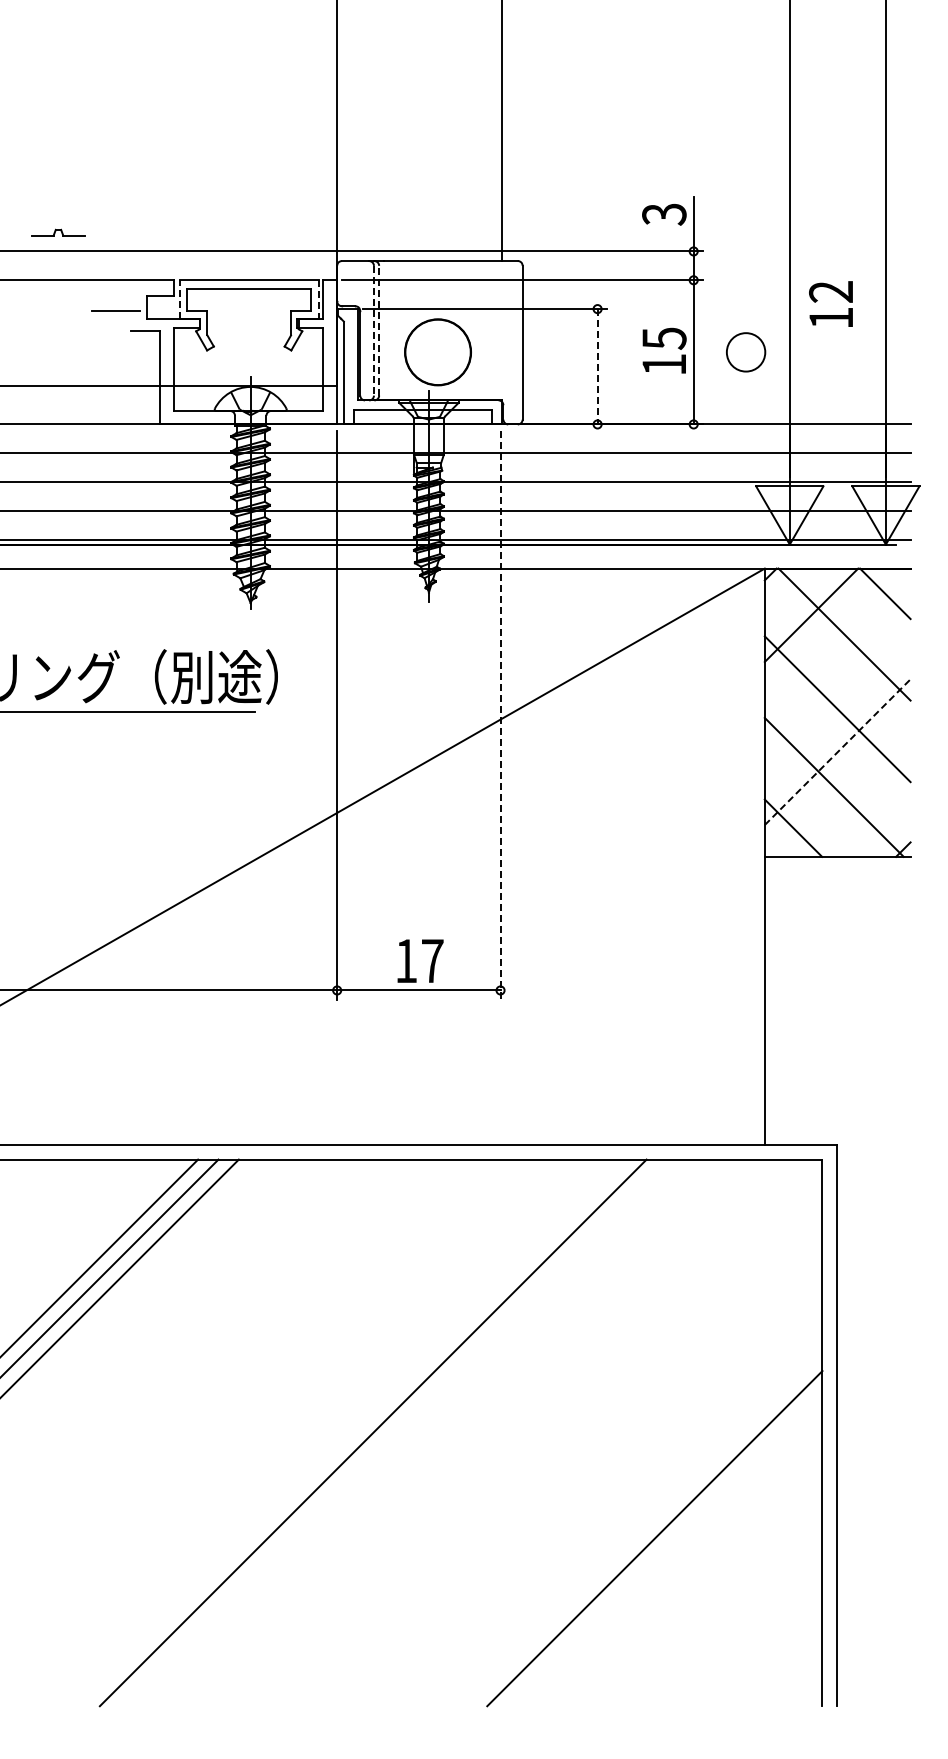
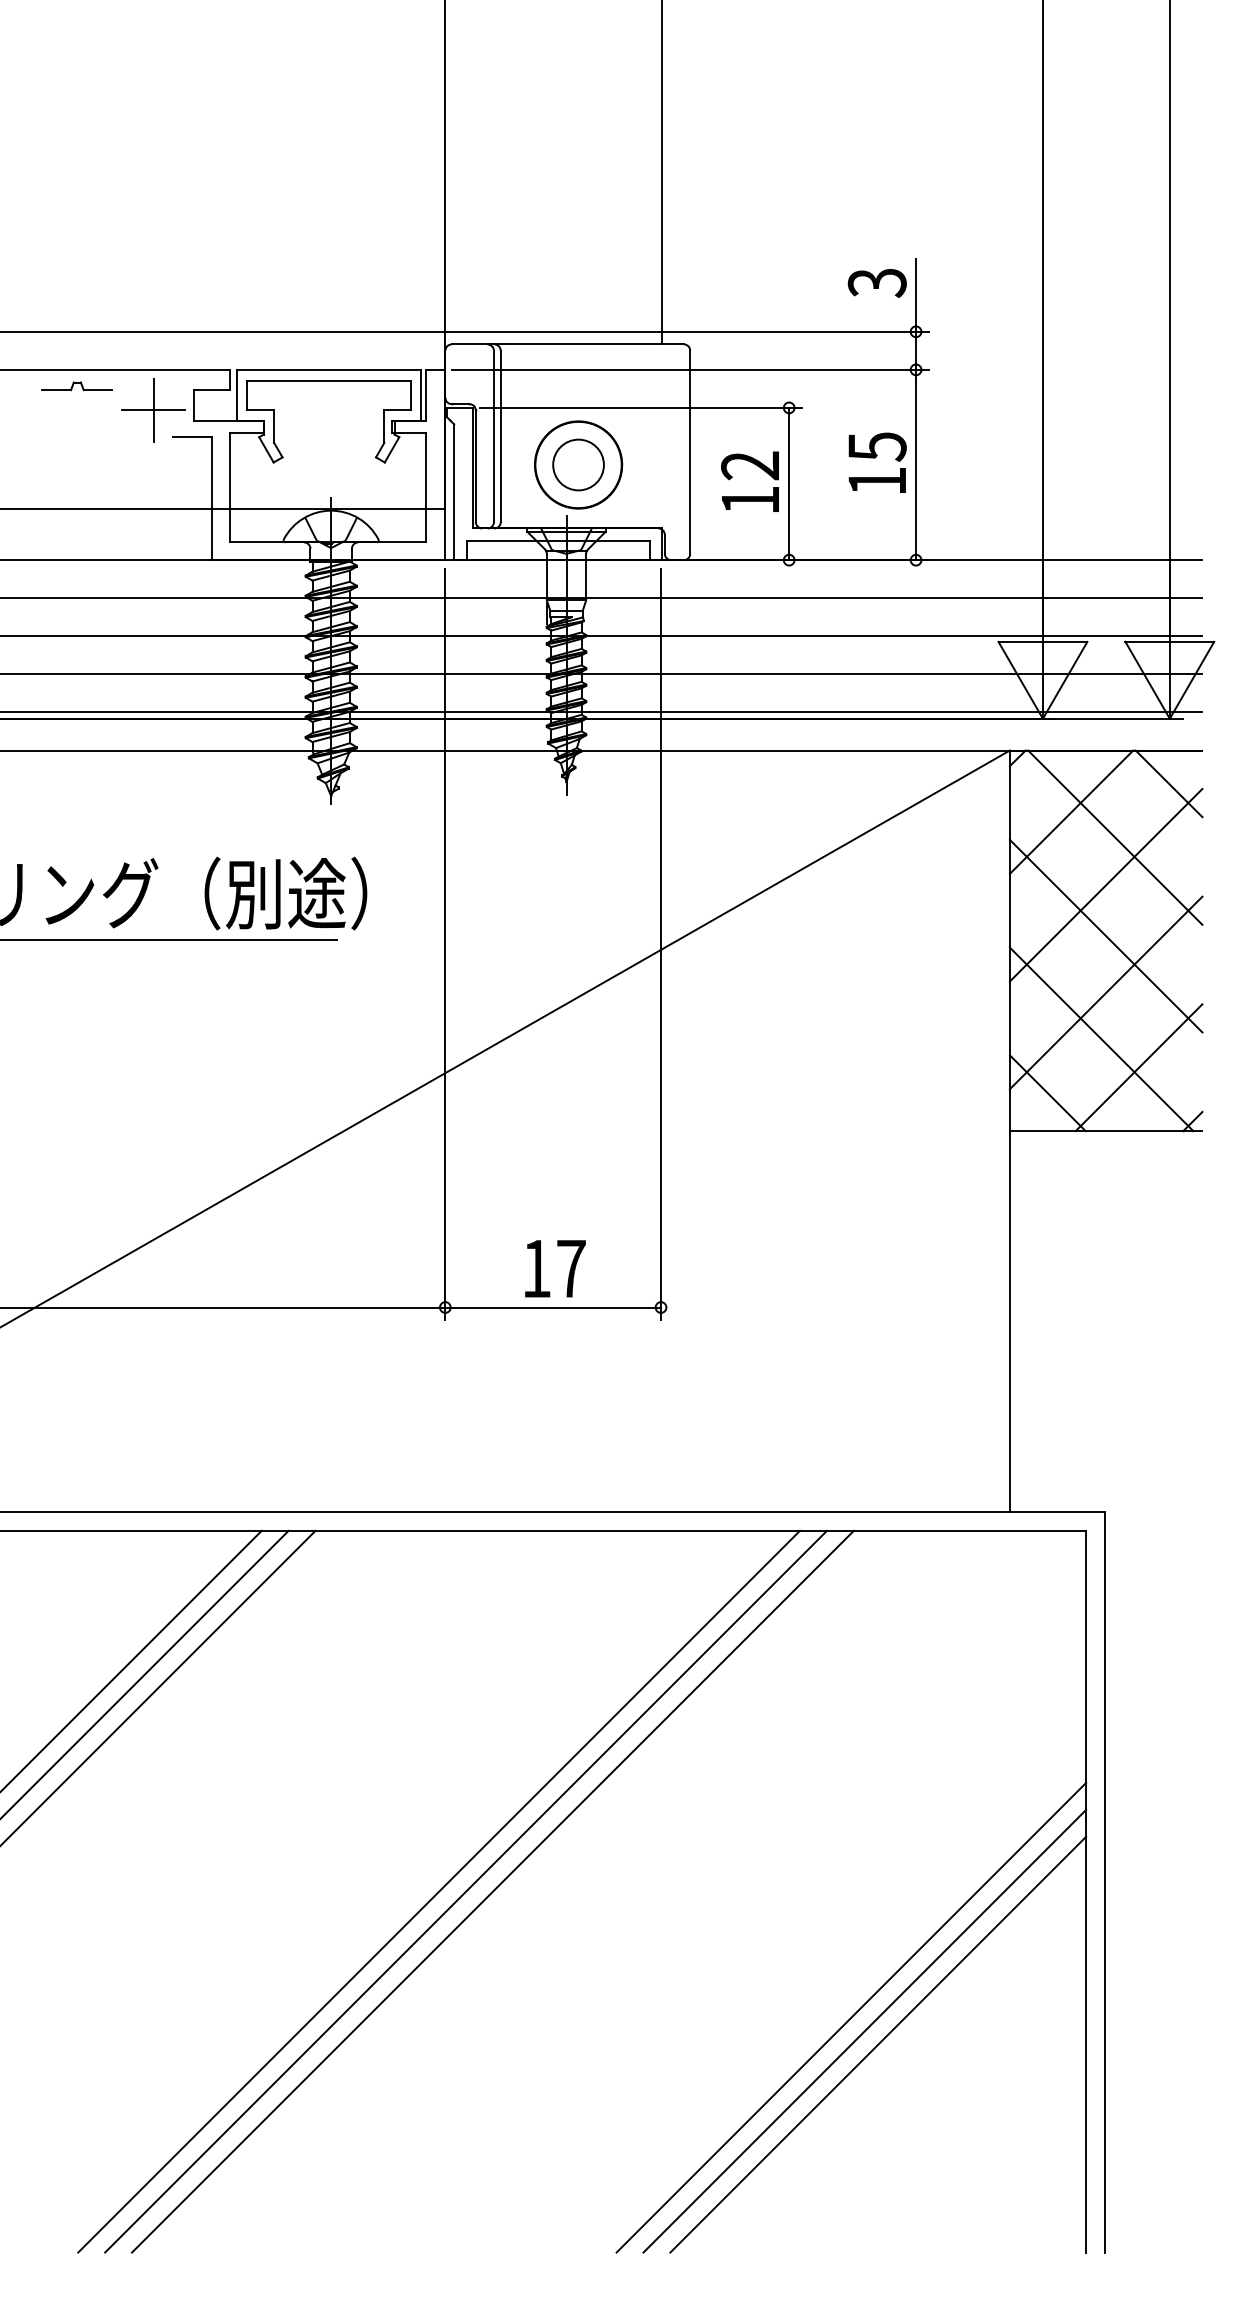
part: (58, 232) -> (77, 385), moved
line: (179, 299) -> (237, 395), dashed -> solid
line: (318, 300) -> (420, 396), dashed -> solid
text: (830, 303) -> (749, 481), moved
line: (116, 311) -> (153, 411), added
line: (373, 330) -> (493, 436), dashed -> solid
line: (379, 330) -> (501, 436), dashed -> solid
circle: (746, 352) -> (579, 465), moved
line: (597, 366) -> (789, 483), dashed -> solid
line: (837, 670) -> (1105, 885), added
line: (500, 716) -> (660, 945), dashed -> solid
line: (838, 751) -> (1107, 992), dashed -> solid
line: (862, 808) -> (1138, 1067), added
line: (332, 1432) -> (439, 1891), added
line: (352, 1432) -> (465, 1891), added
line: (644, 1528) -> (851, 2017), added
line: (664, 1548) -> (877, 2044), added

